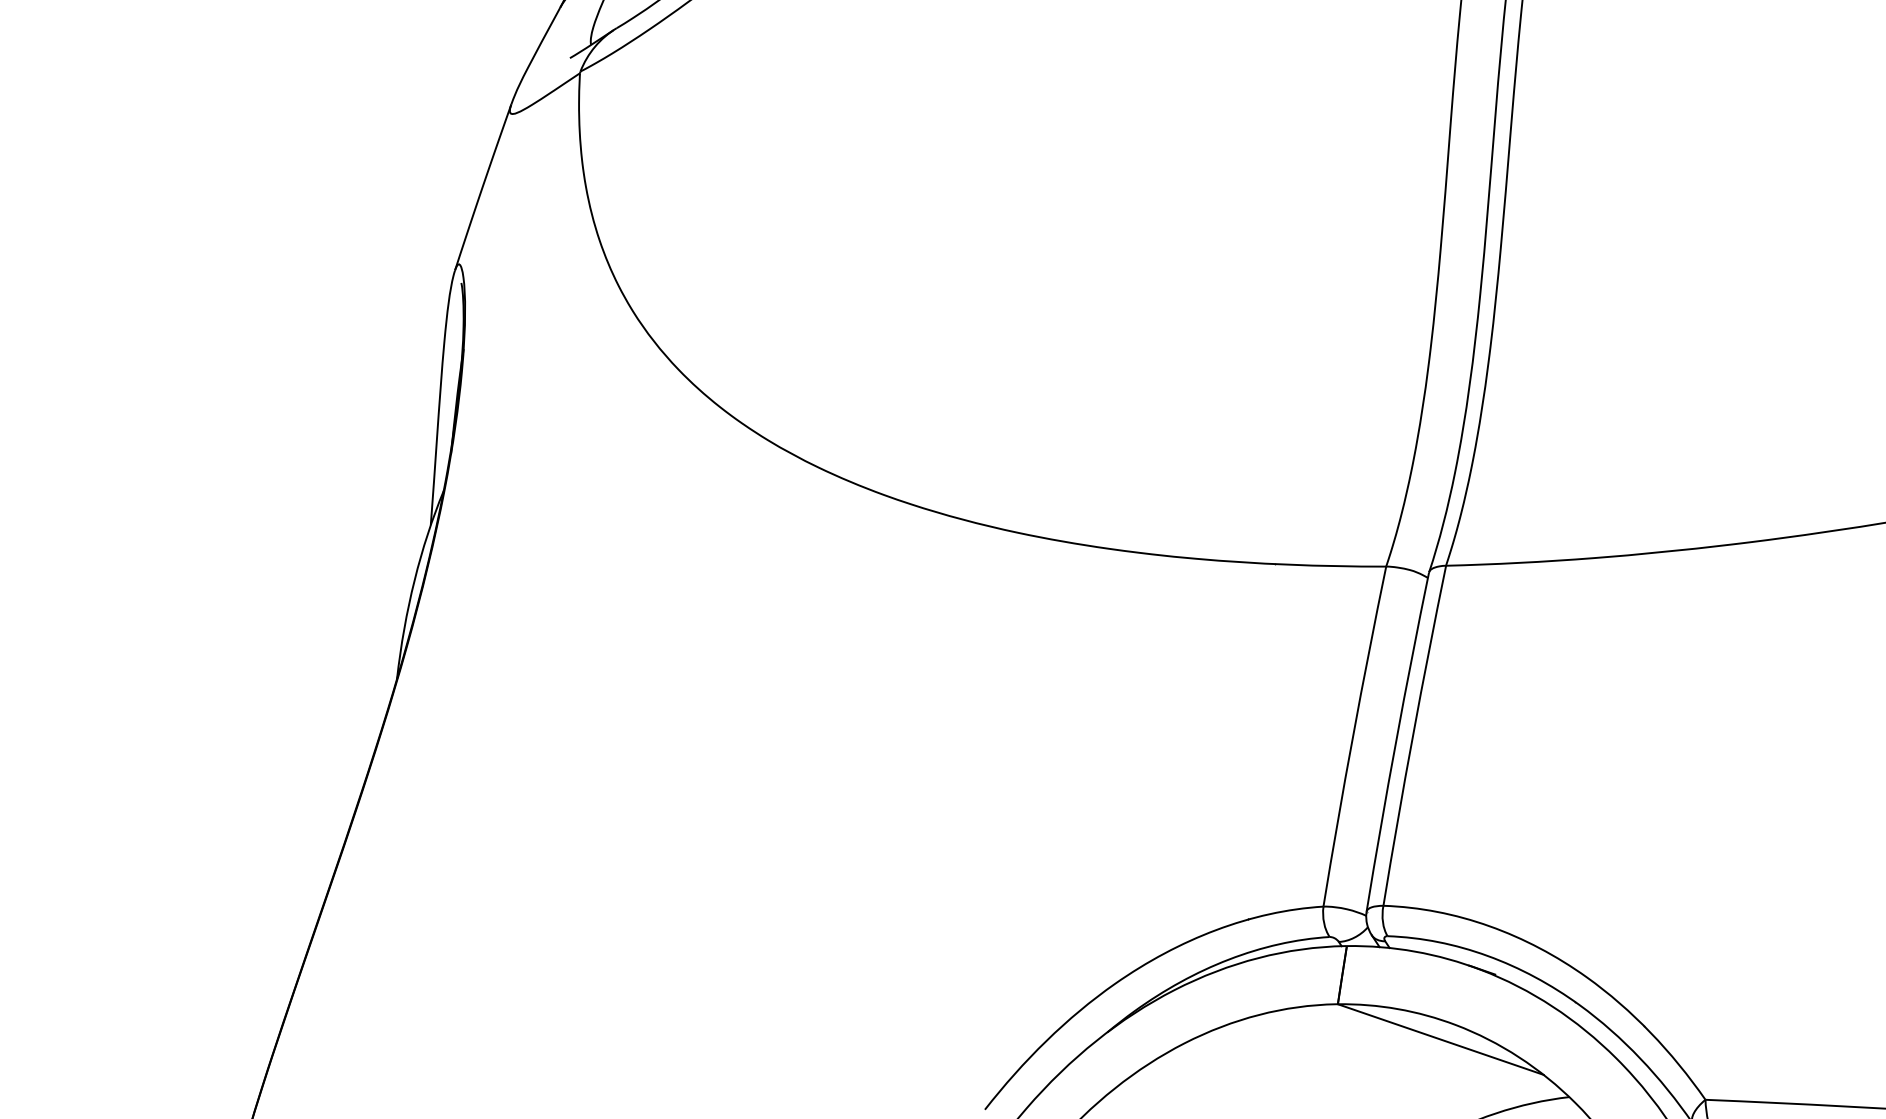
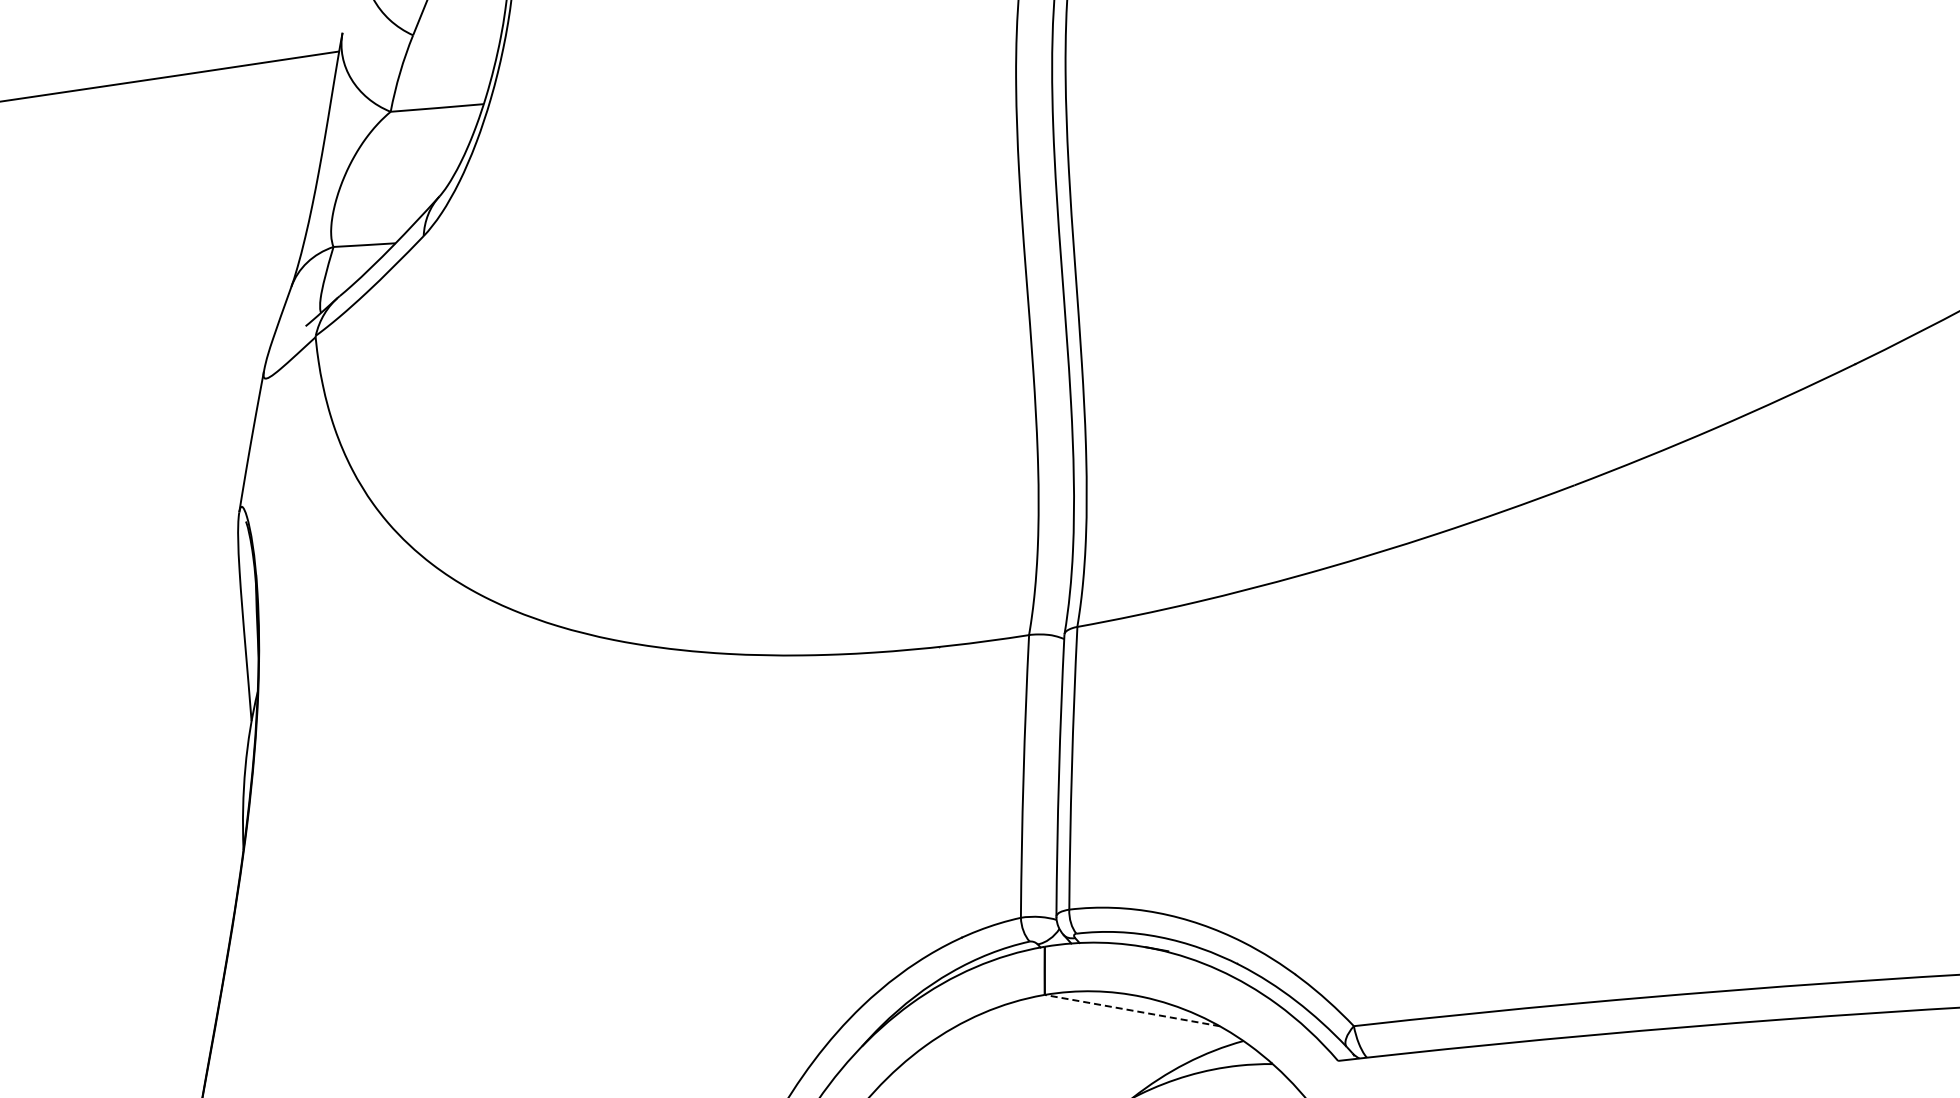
line: (1439, 1039) -> (1131, 1010), solid -> dashed

